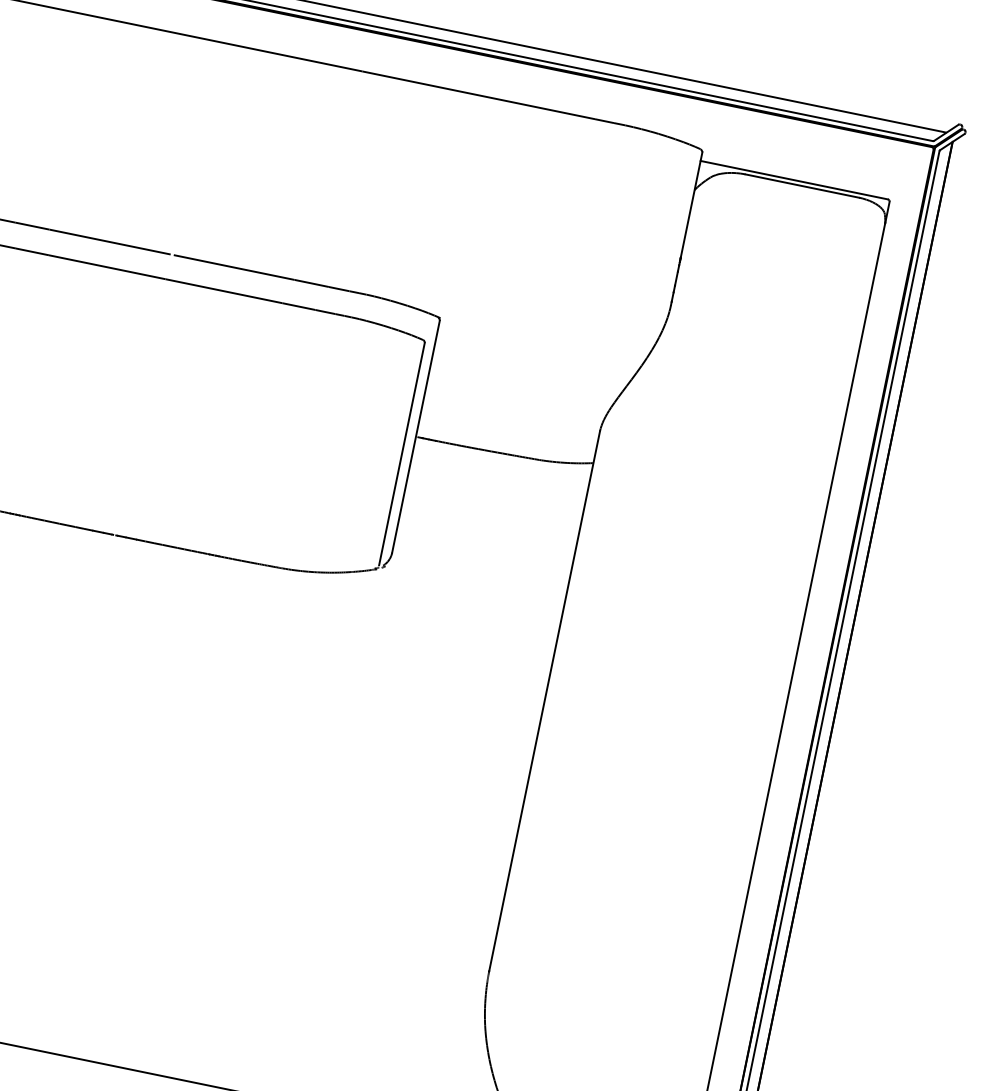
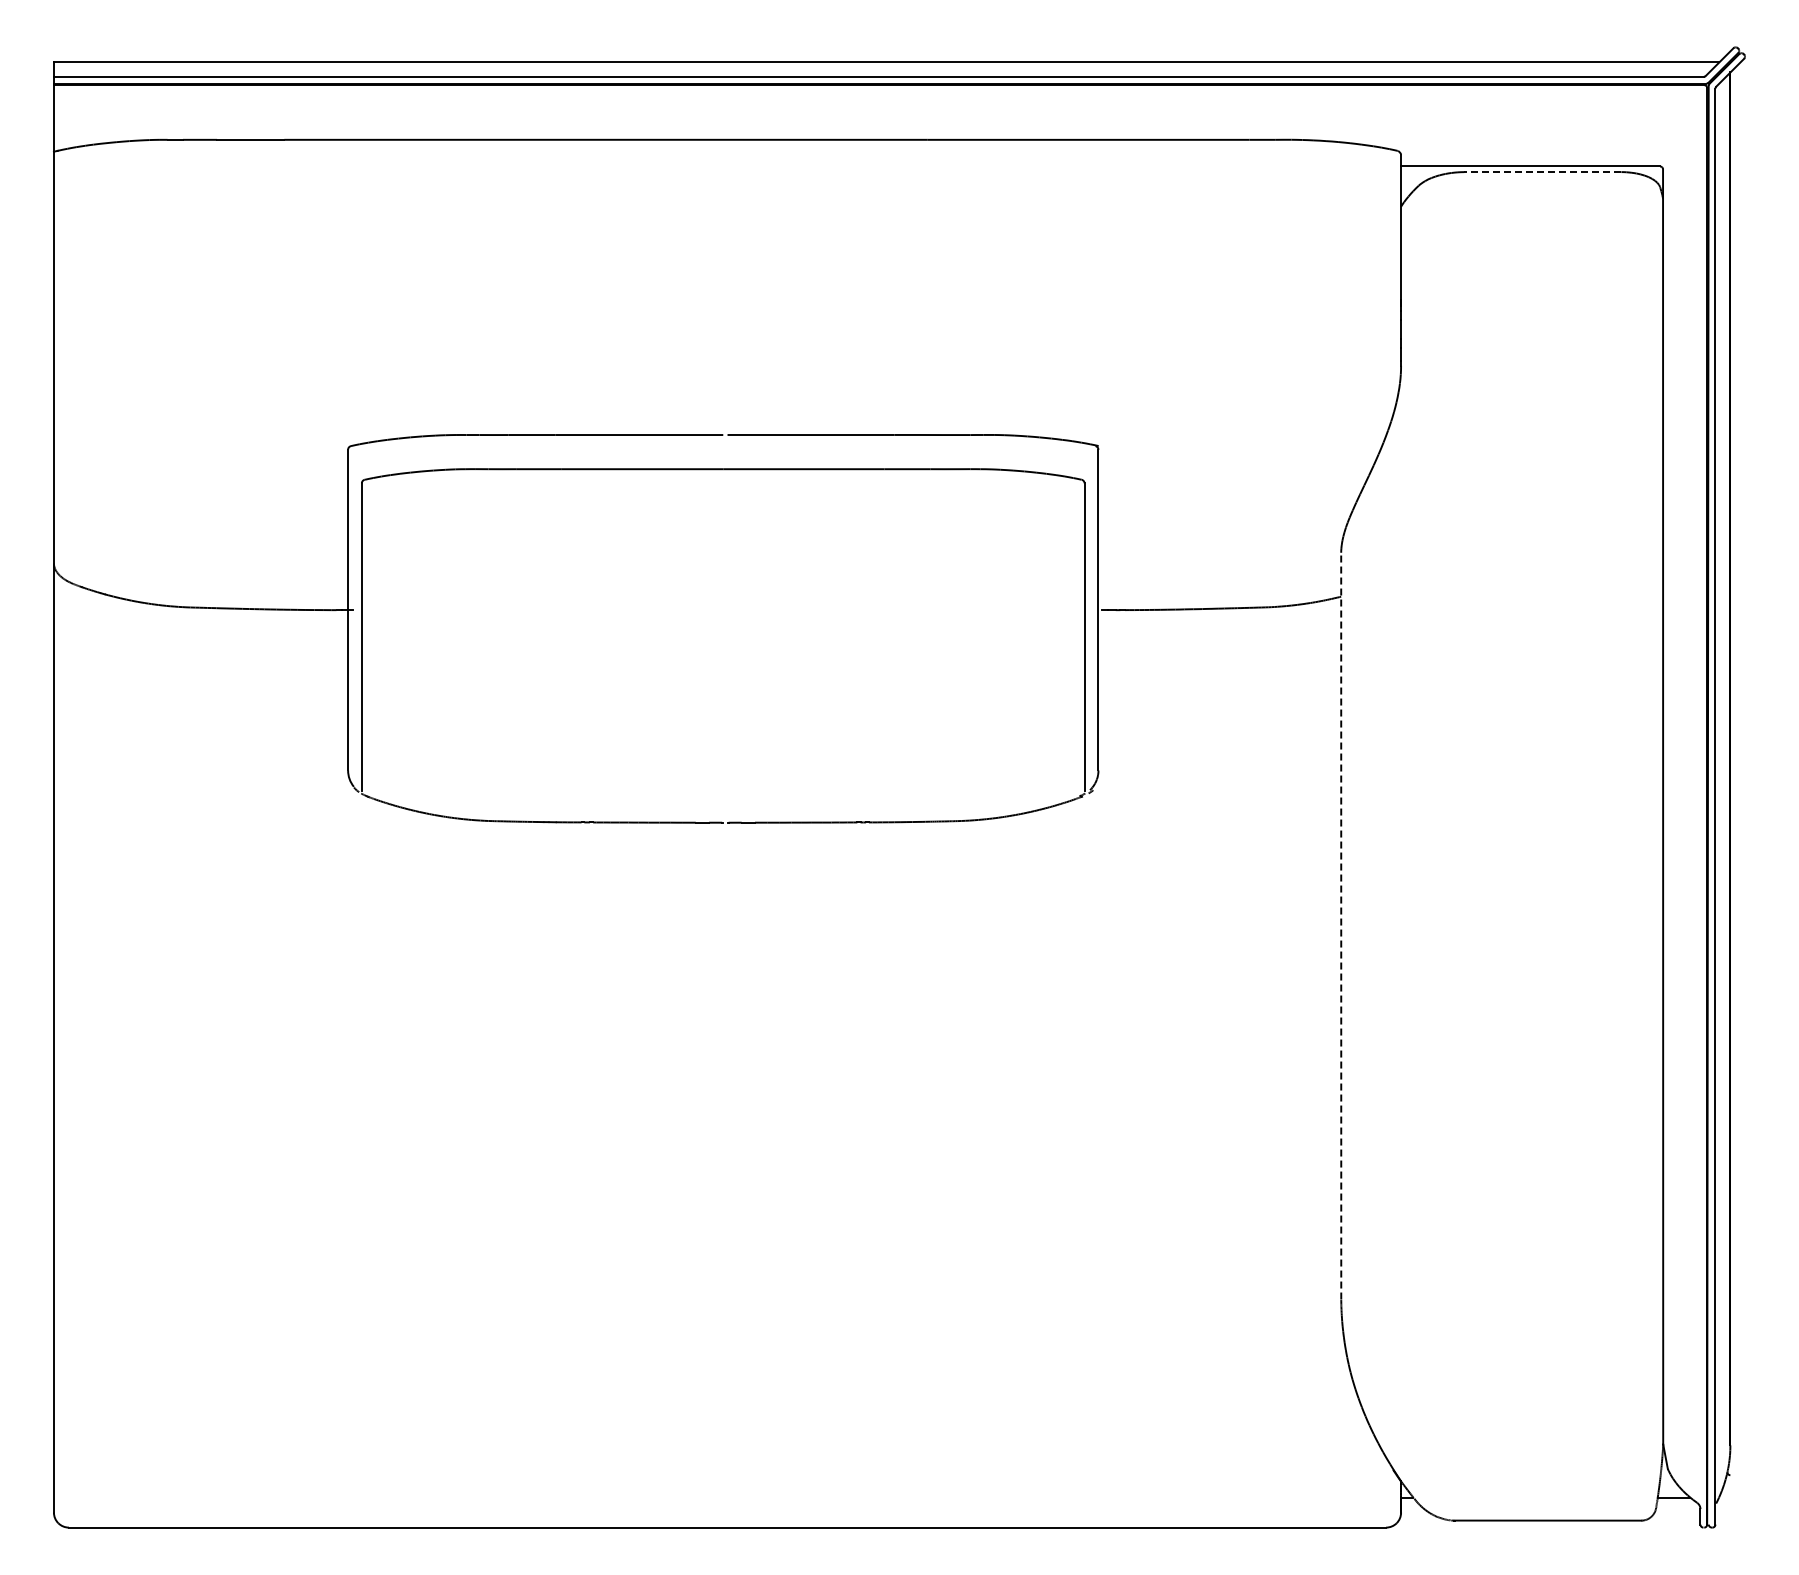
line: (801, 186) -> (1542, 172), solid -> dashed
line: (544, 700) -> (1341, 925), solid -> dashed

